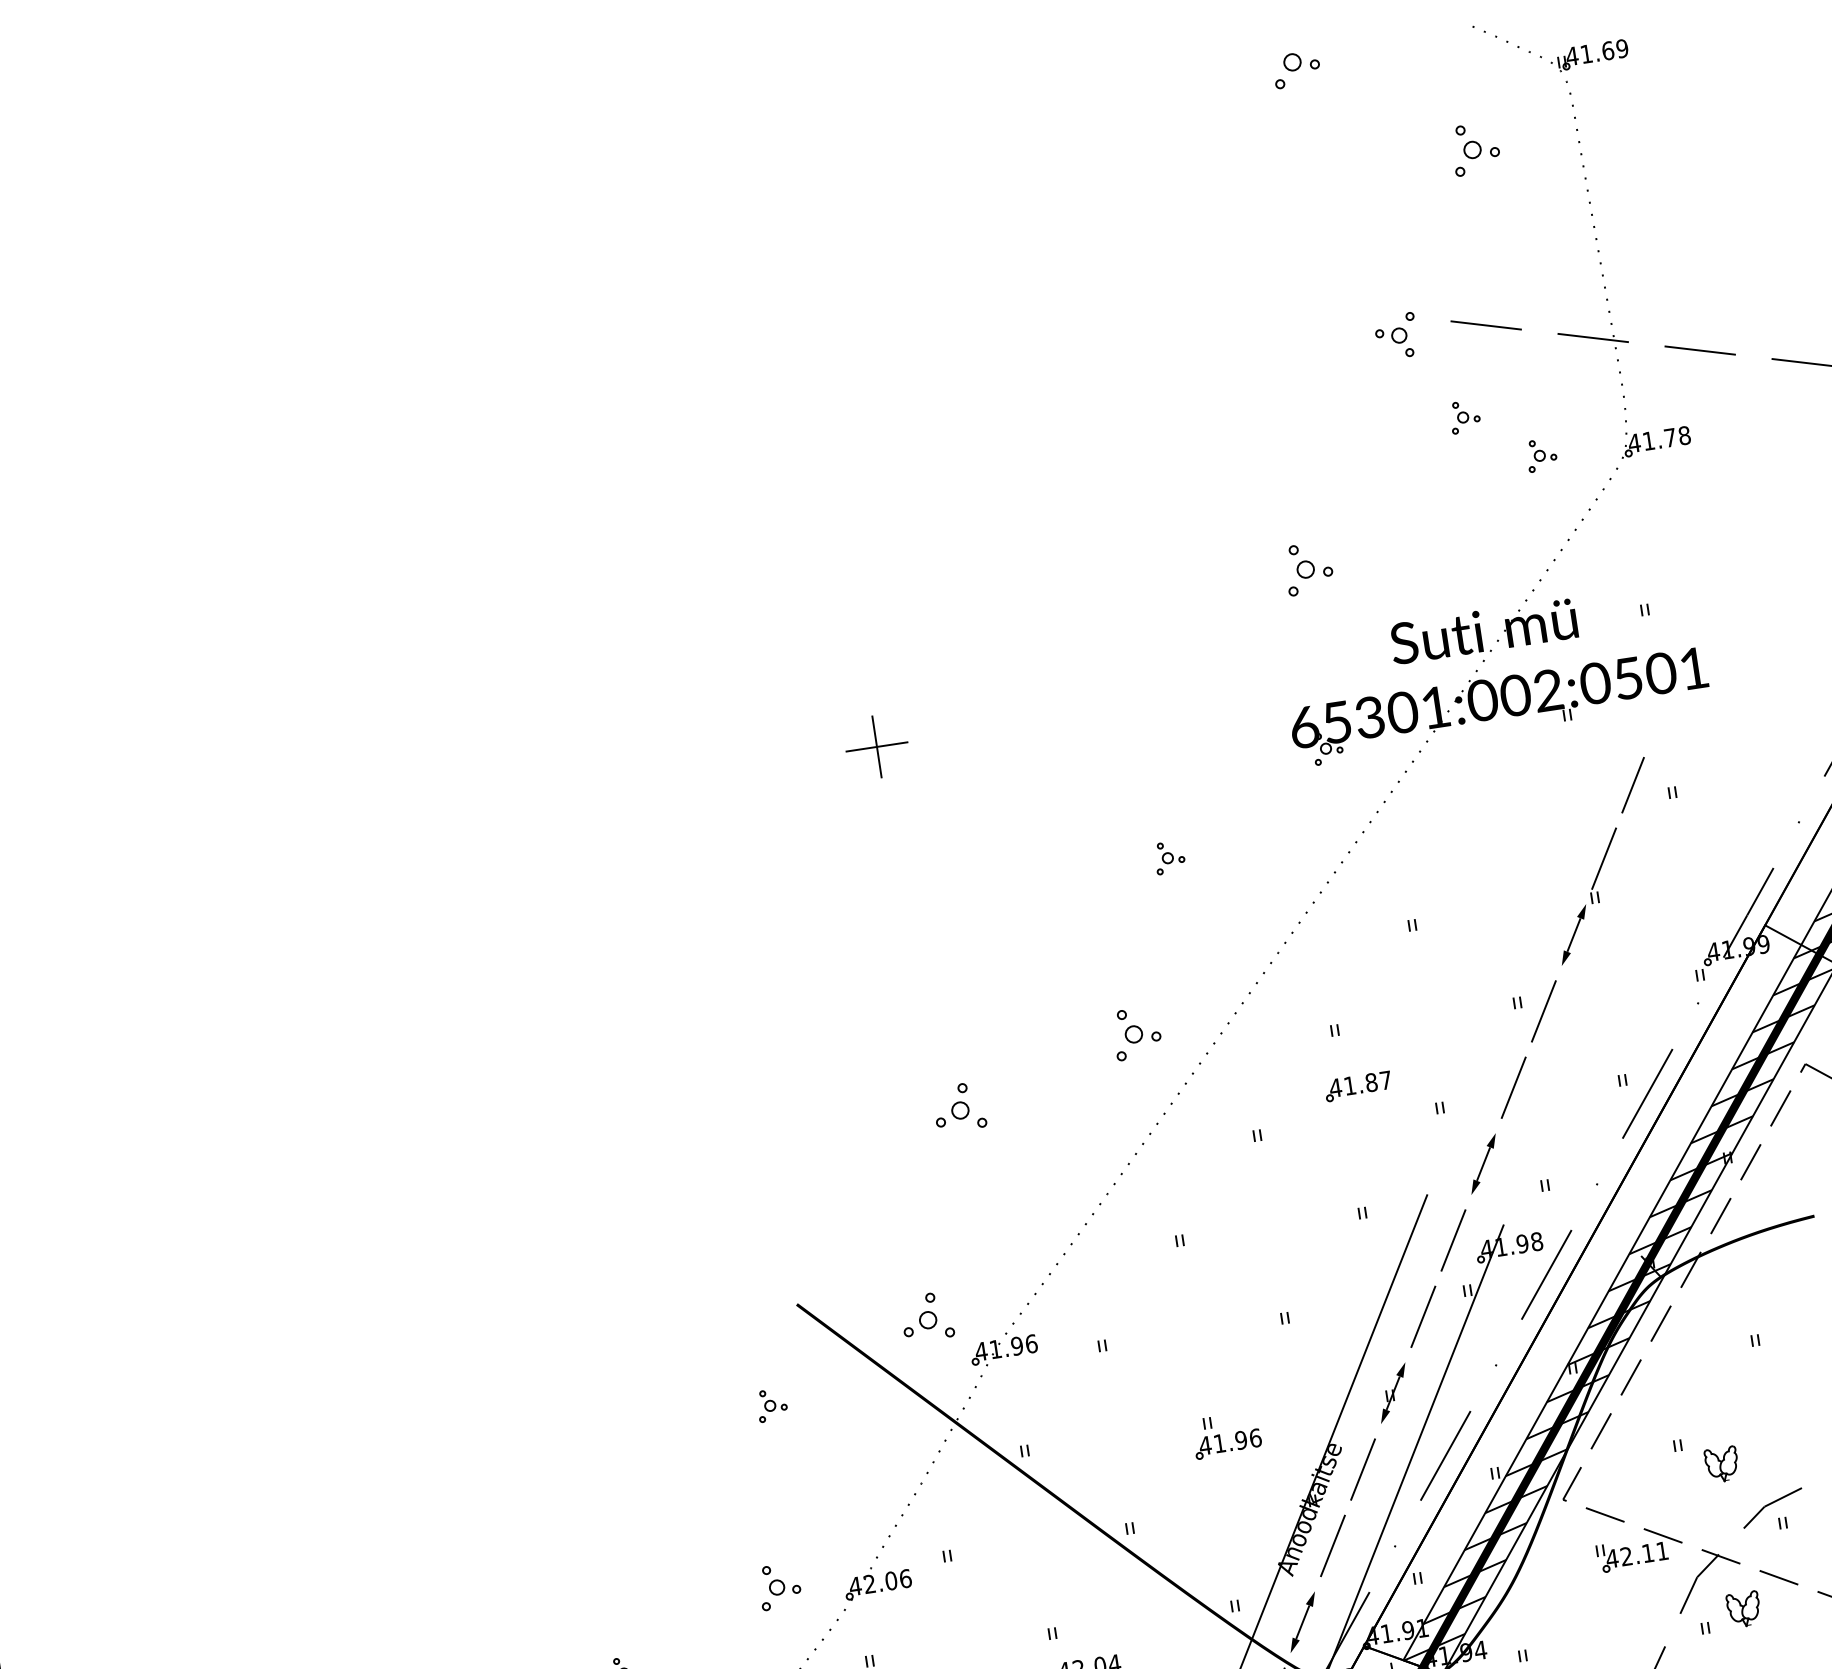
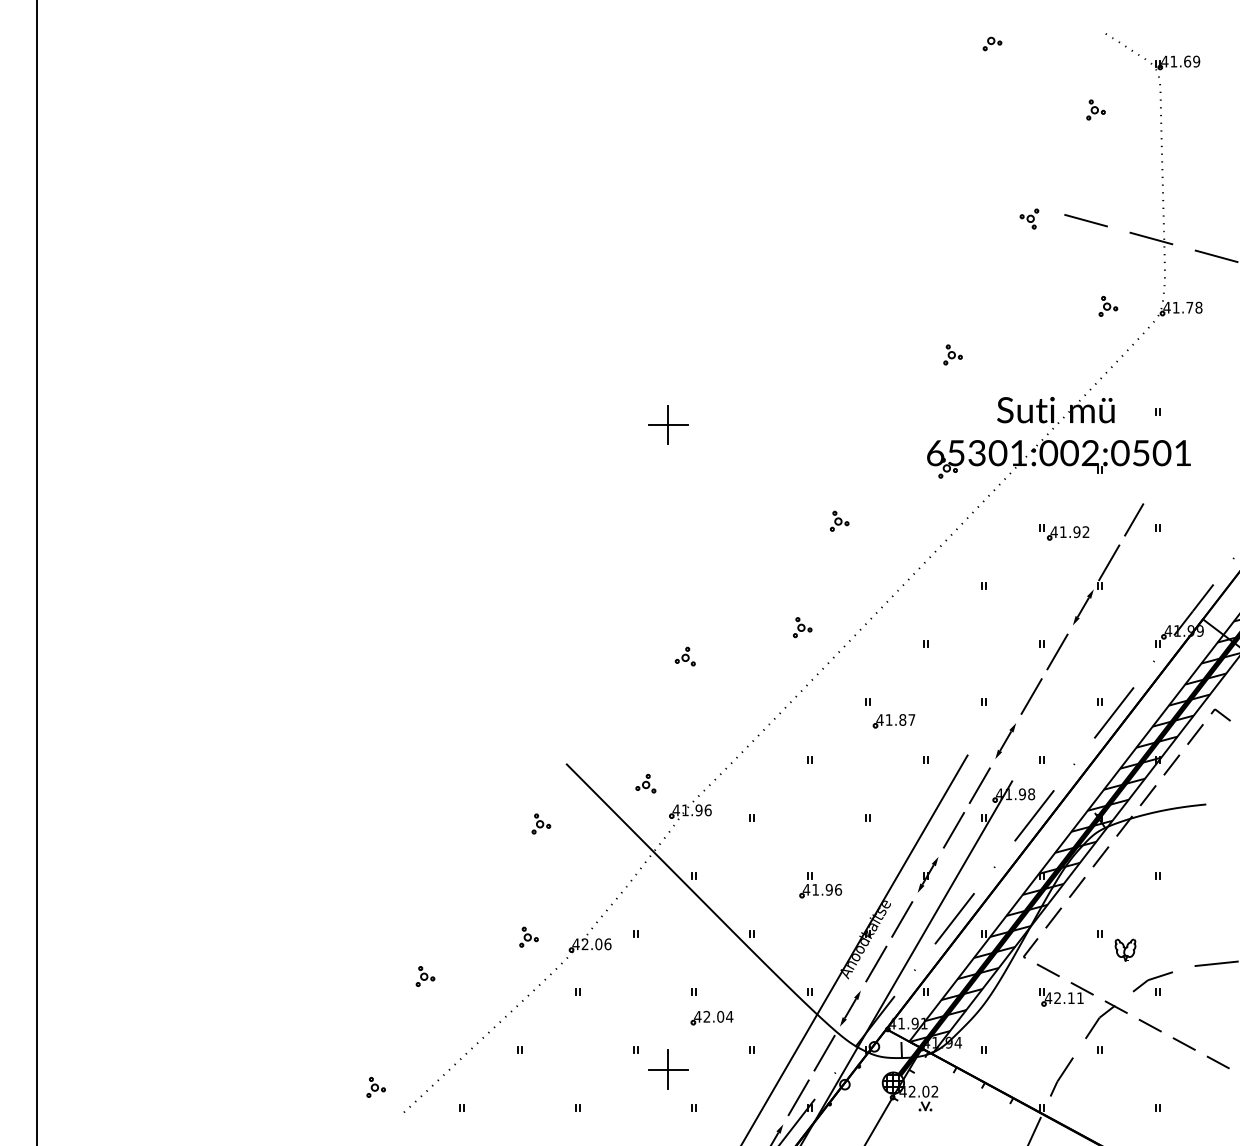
part: (1296, 68) -> (992, 43), size x0.62
part: (1474, 148) -> (1095, 109), size x0.62
part: (1396, 335) -> (1029, 218), size x0.71
part: (1465, 416) -> (1064, 275), removed
part: (1307, 568) -> (952, 354), size x0.62
part: (1526, 821) -> (1064, 532), added
part: (1136, 1033) -> (802, 627), size x0.62
part: (1357, 1087) -> (893, 721), moved
part: (957, 1107) -> (684, 656), size x0.62
part: (926, 1316) -> (645, 783), size x0.62
part: (778, 1585) -> (528, 936), size x0.71
part: (1743, 1608) -> (1125, 1041), removed

